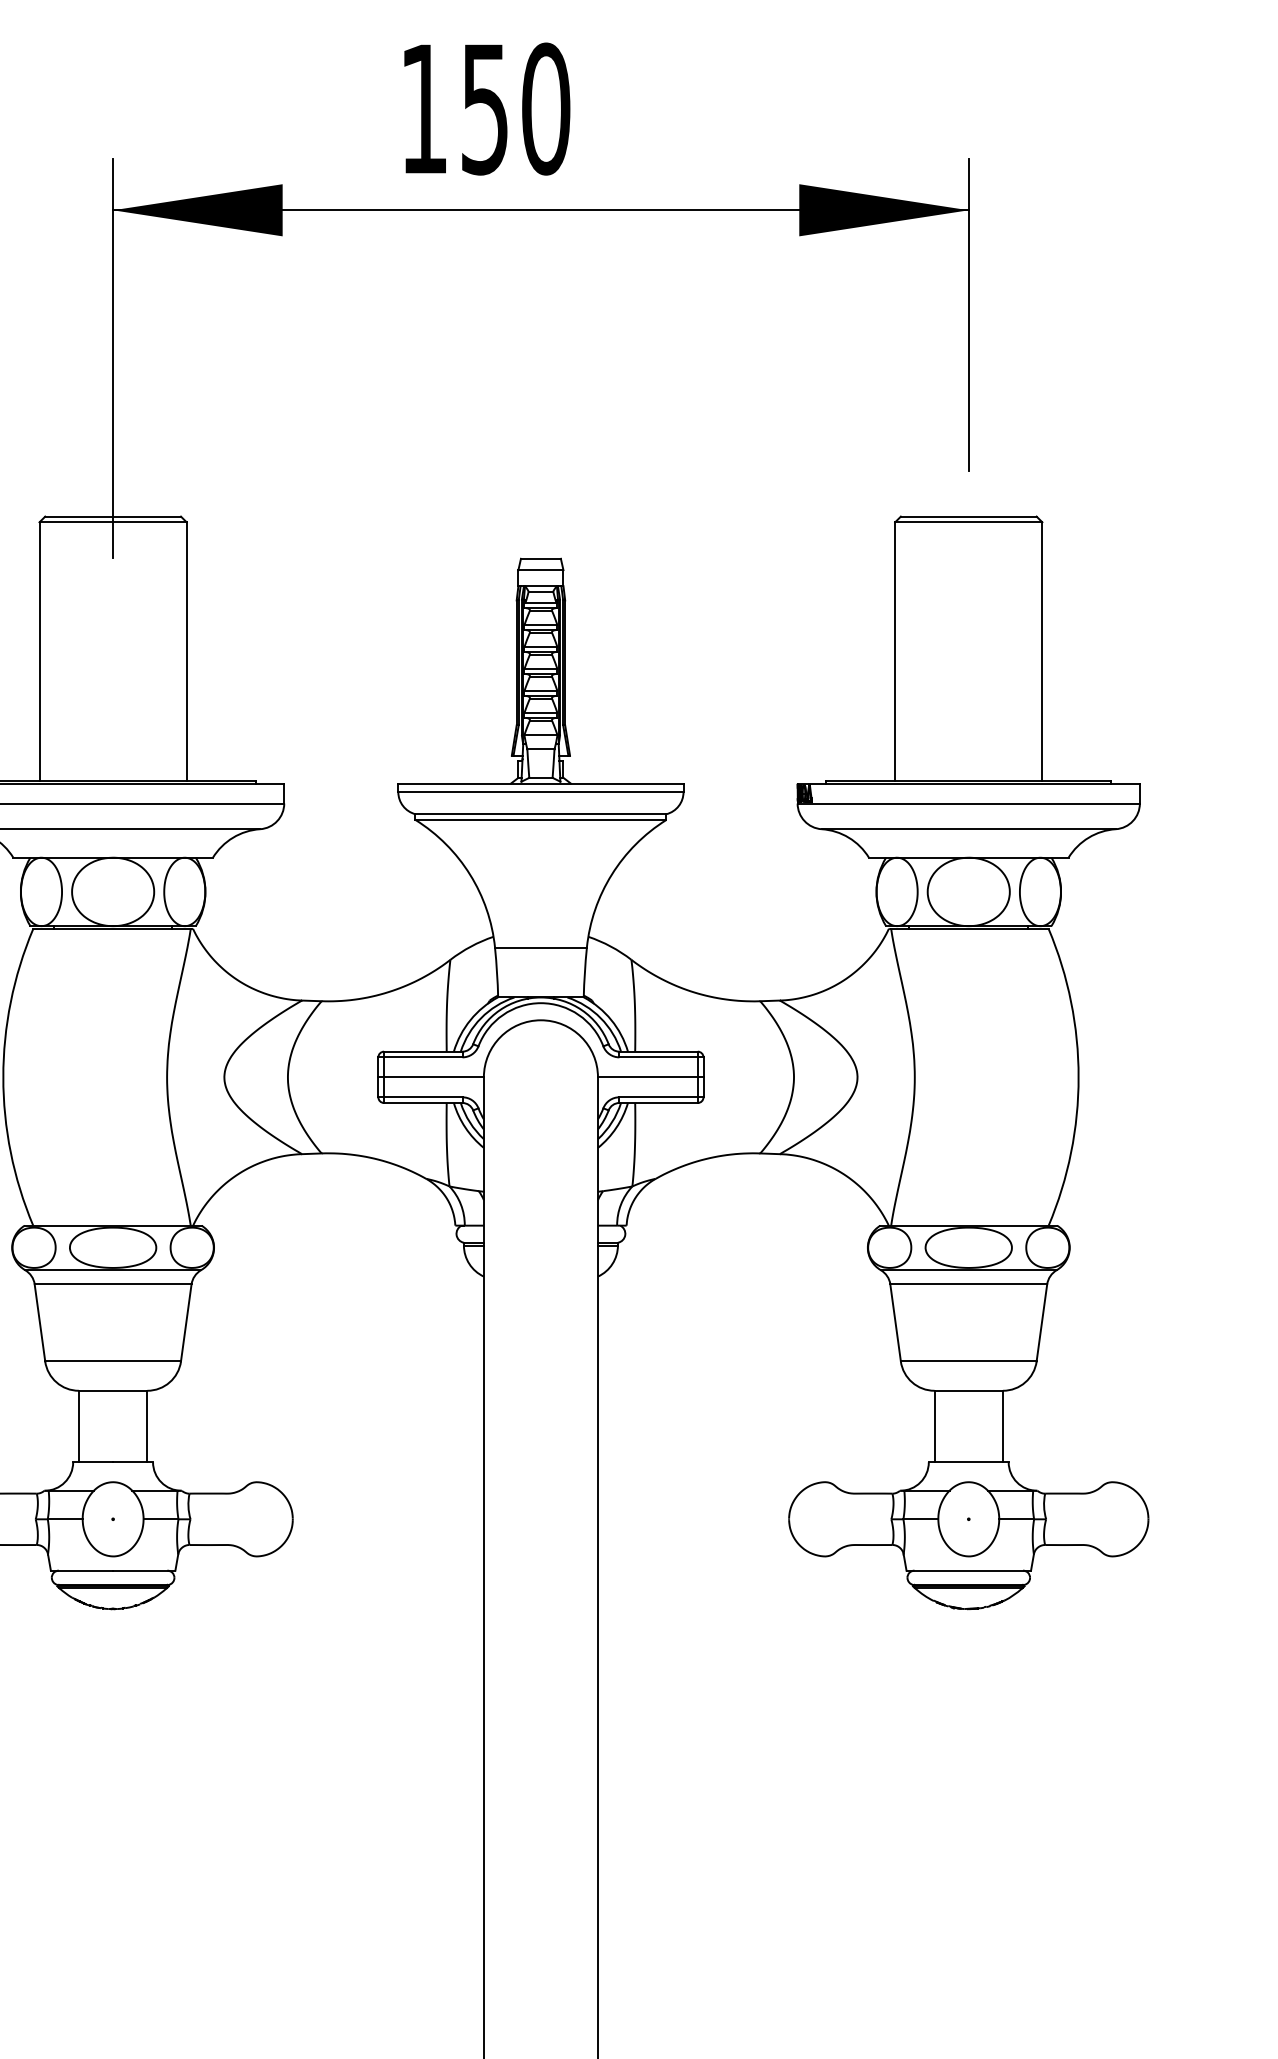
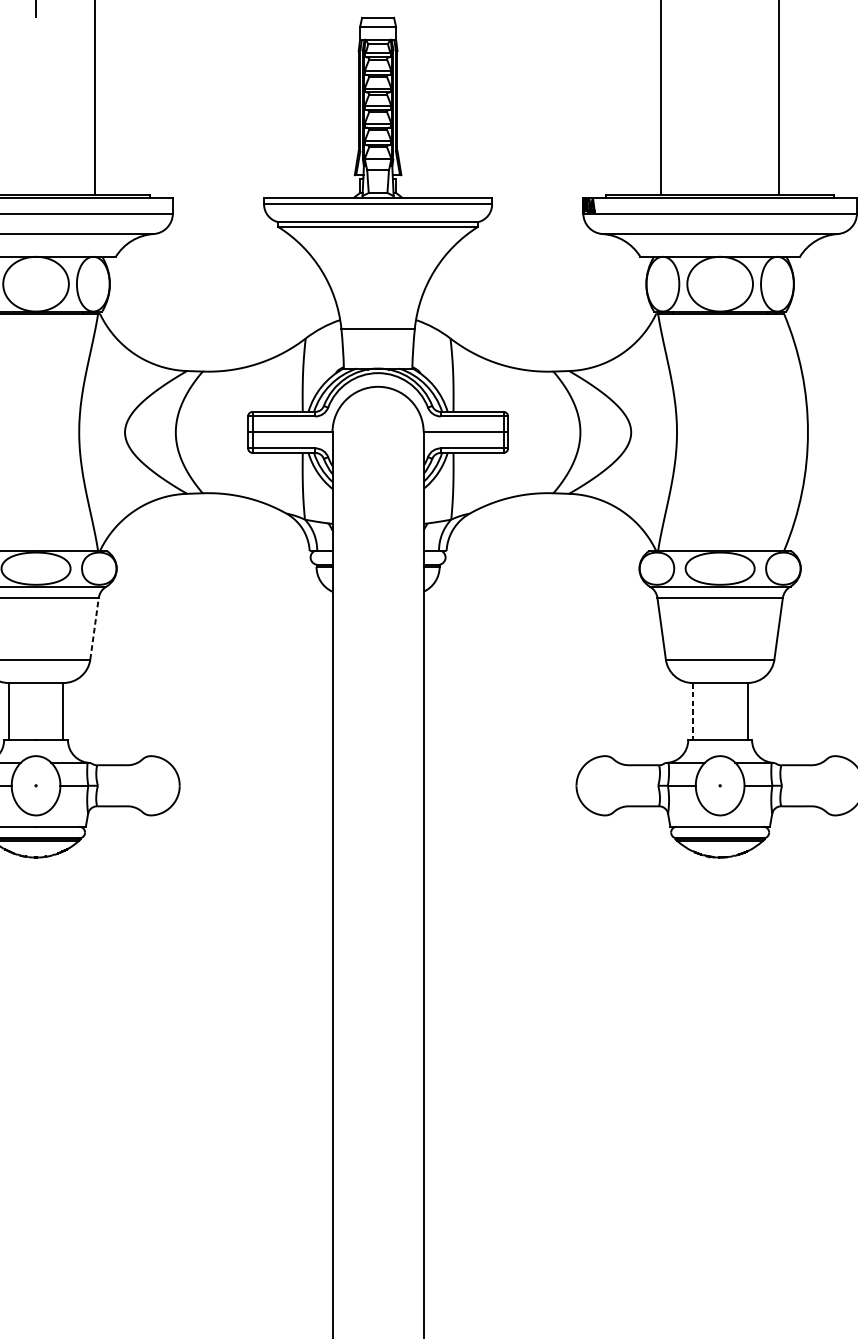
line: (186, 1322) -> (94, 628), solid -> dashed
line: (934, 1426) -> (692, 711), solid -> dashed

